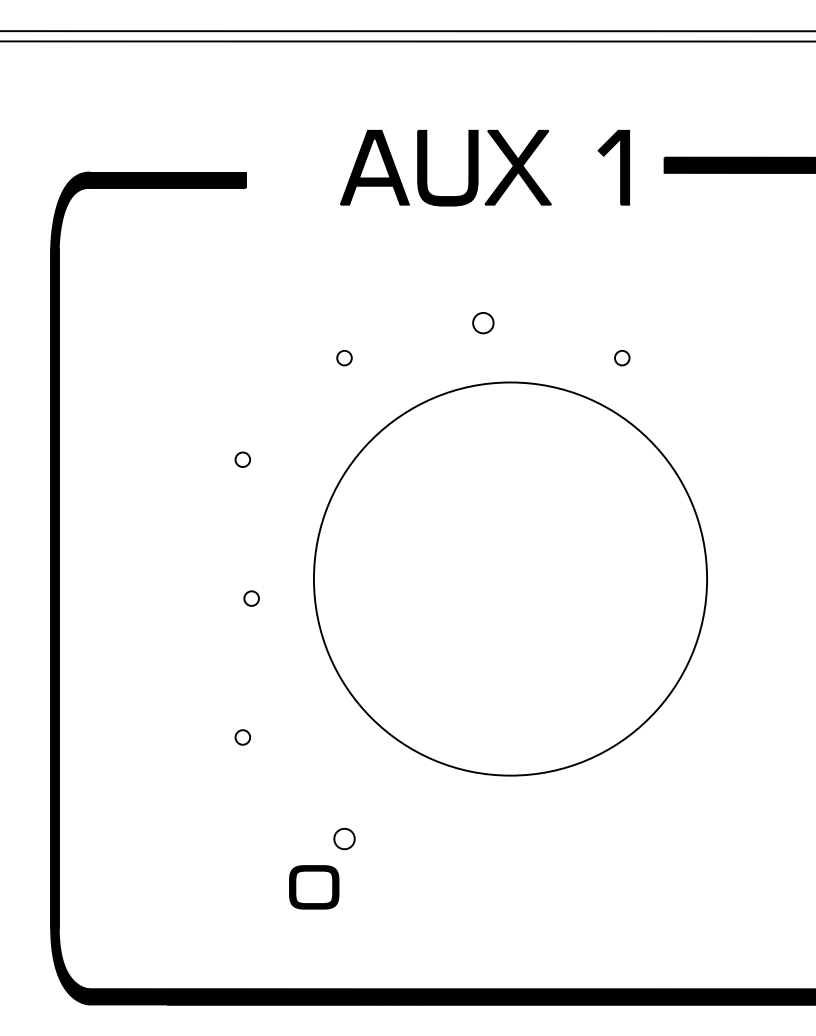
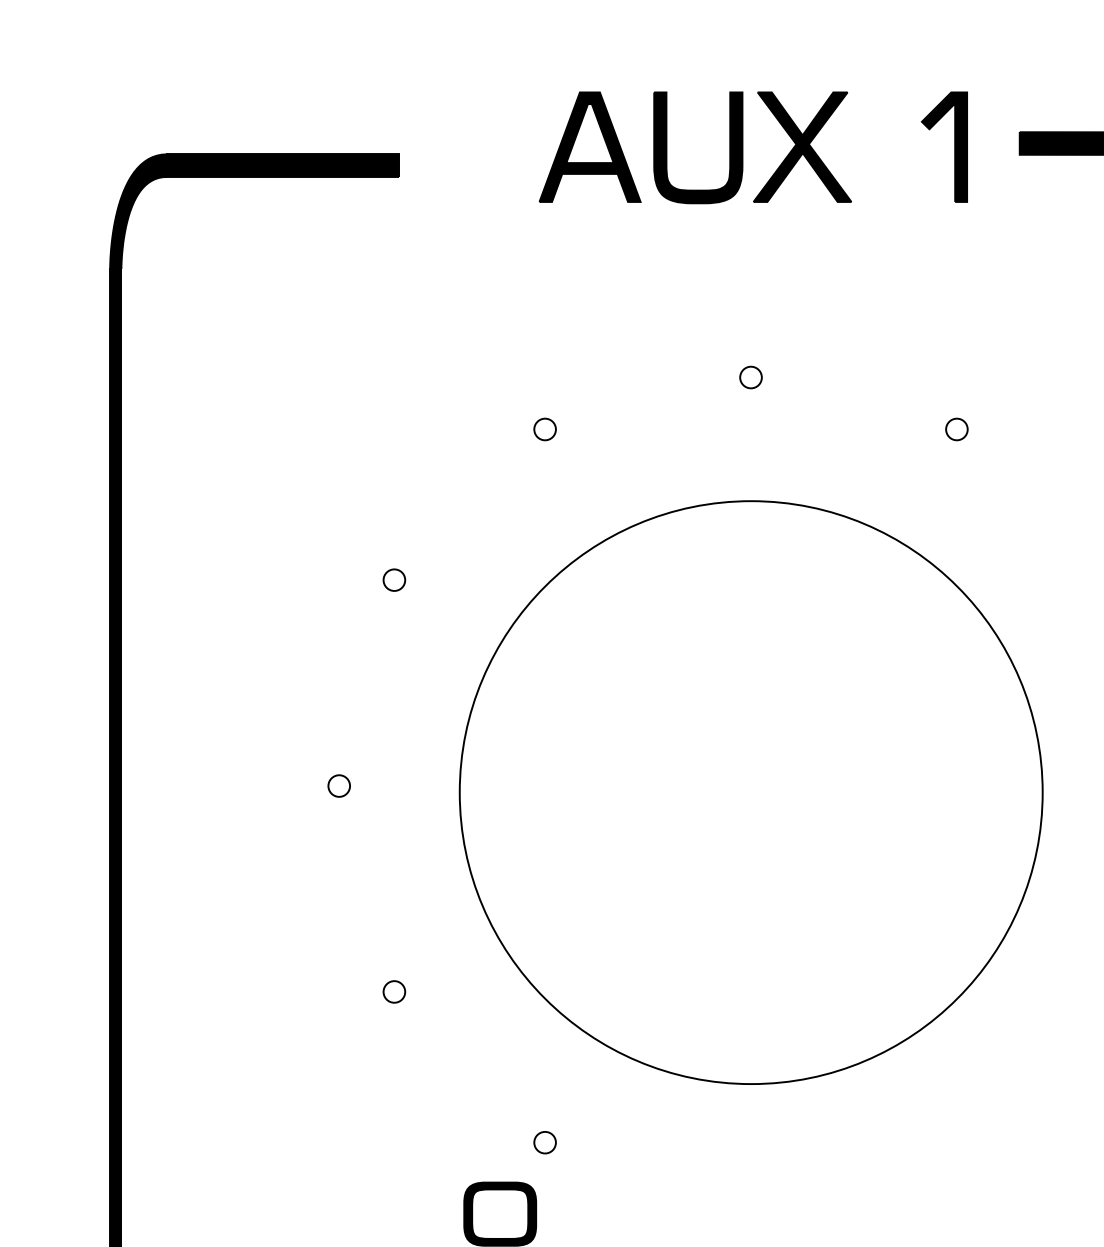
part: (483, 322) -> (751, 376), size x0.71
part: (510, 578) -> (751, 791), moved
part: (251, 598) -> (338, 785), moved
part: (344, 839) -> (545, 1143), size x0.71

